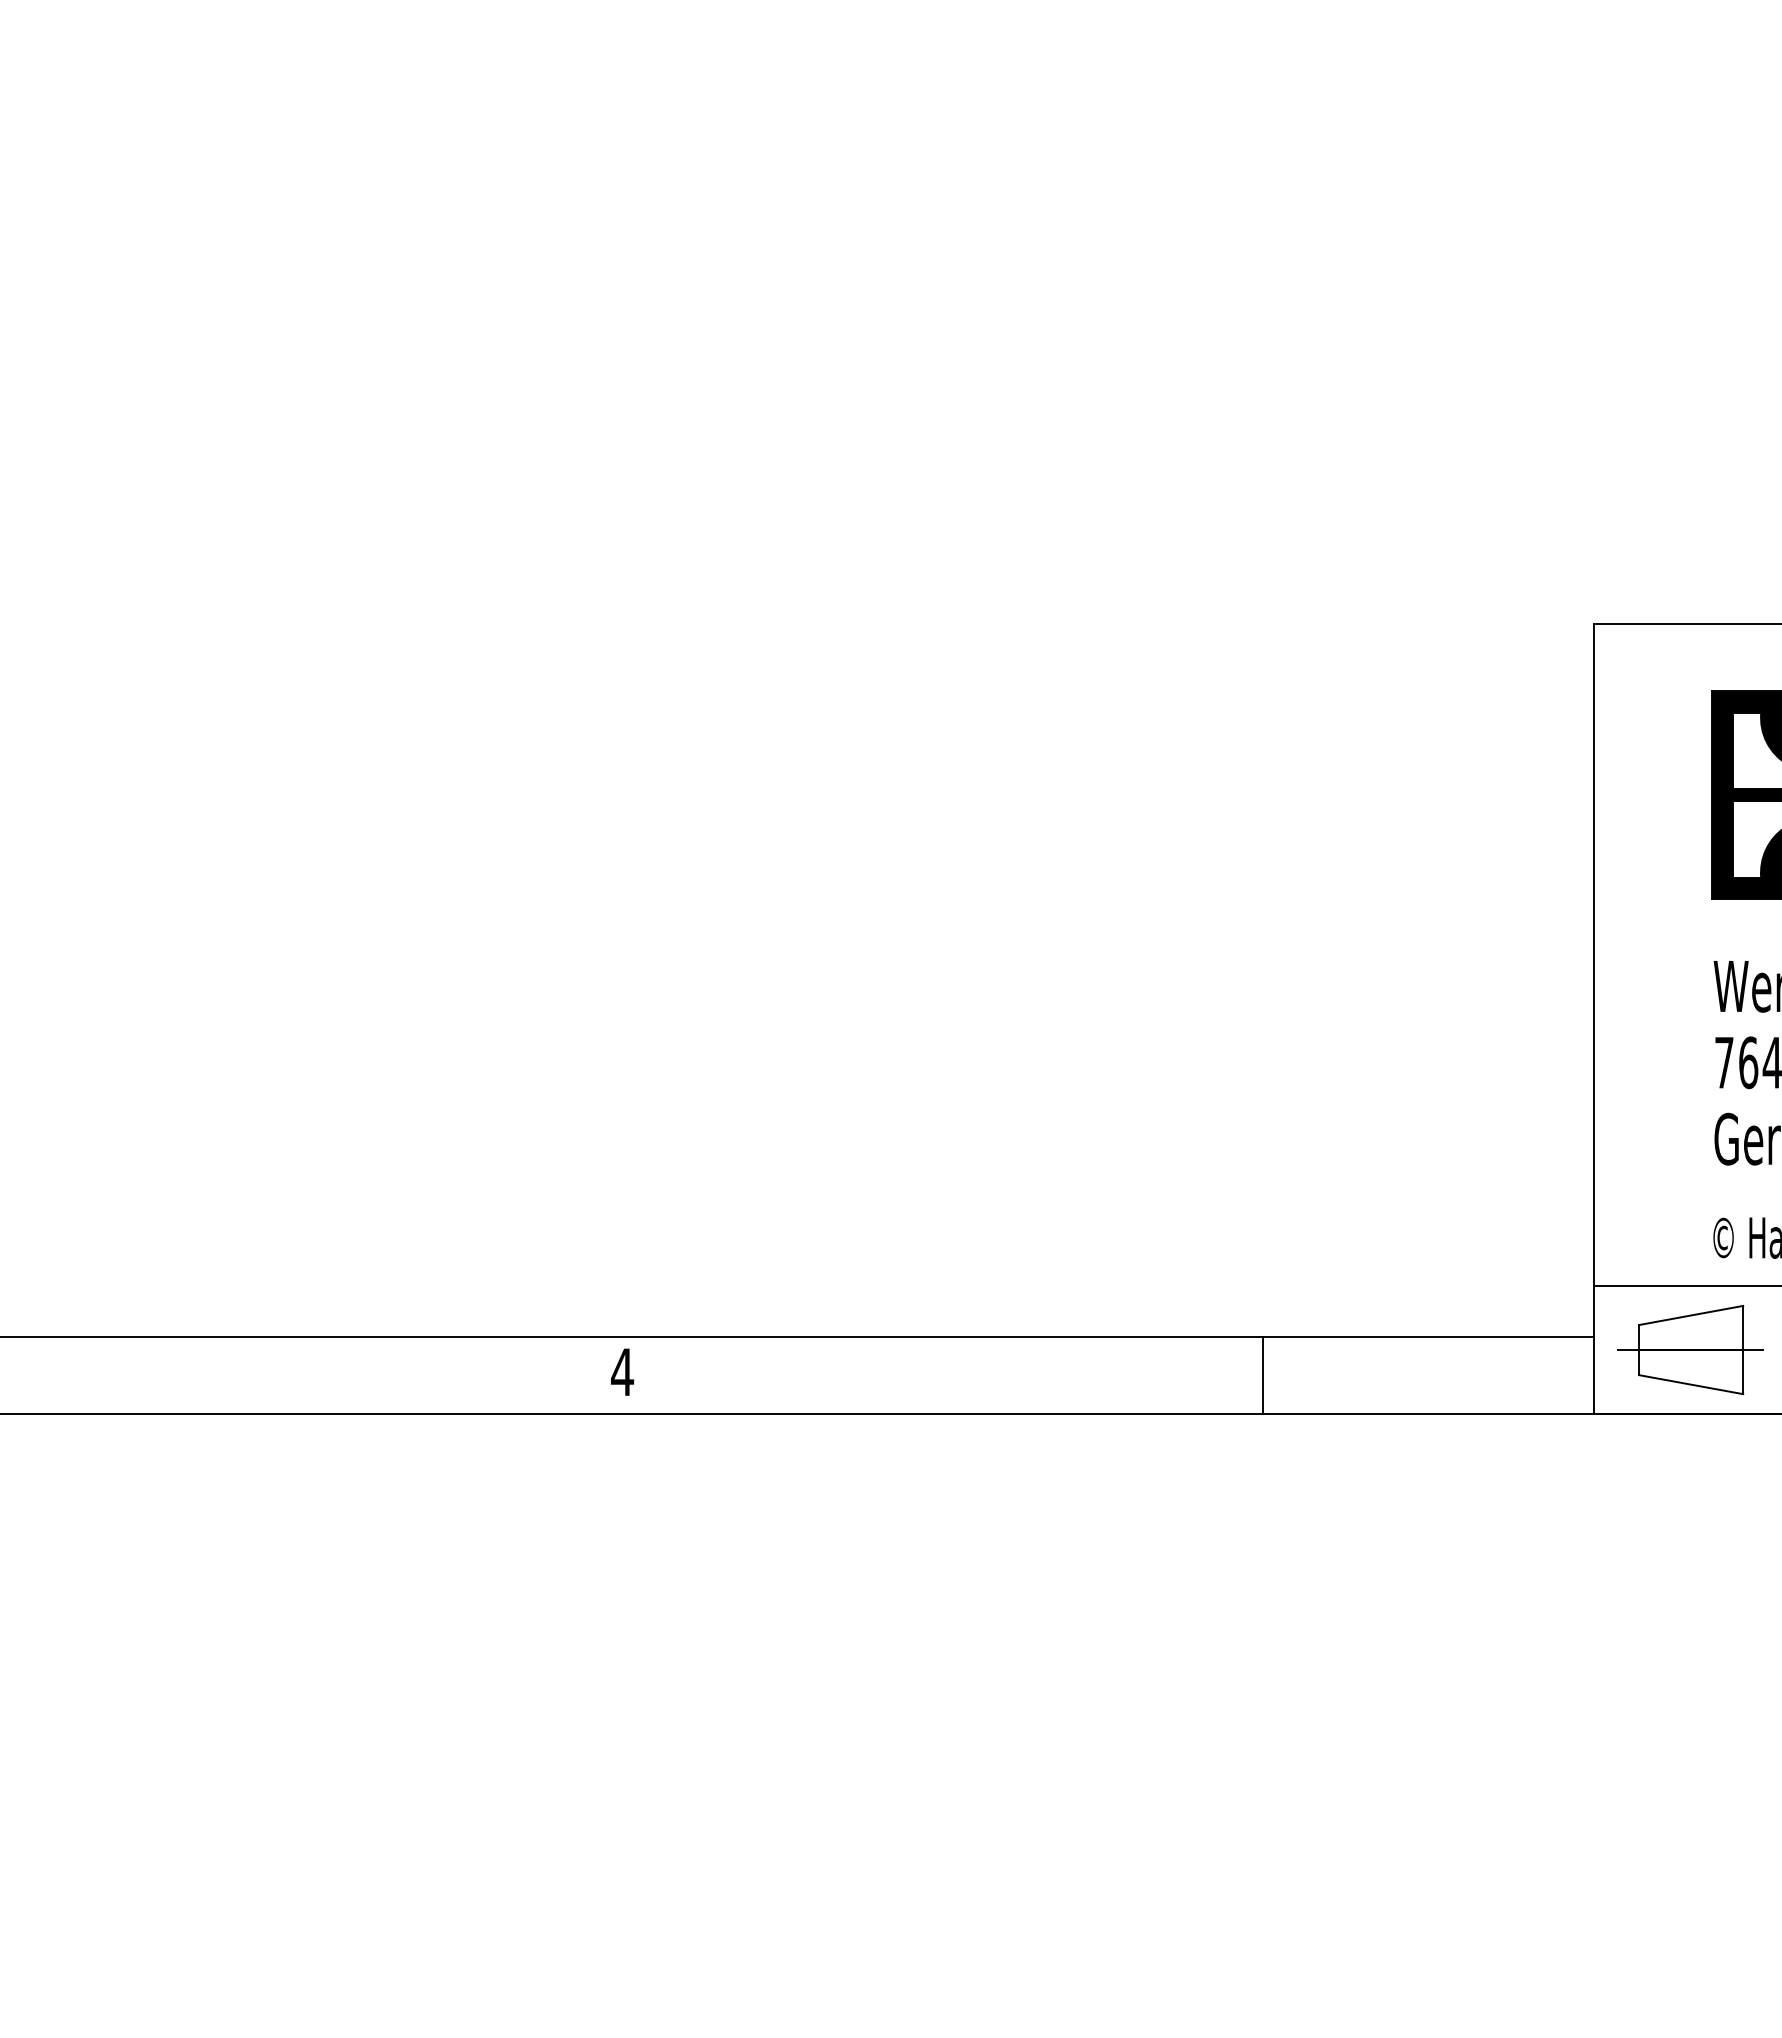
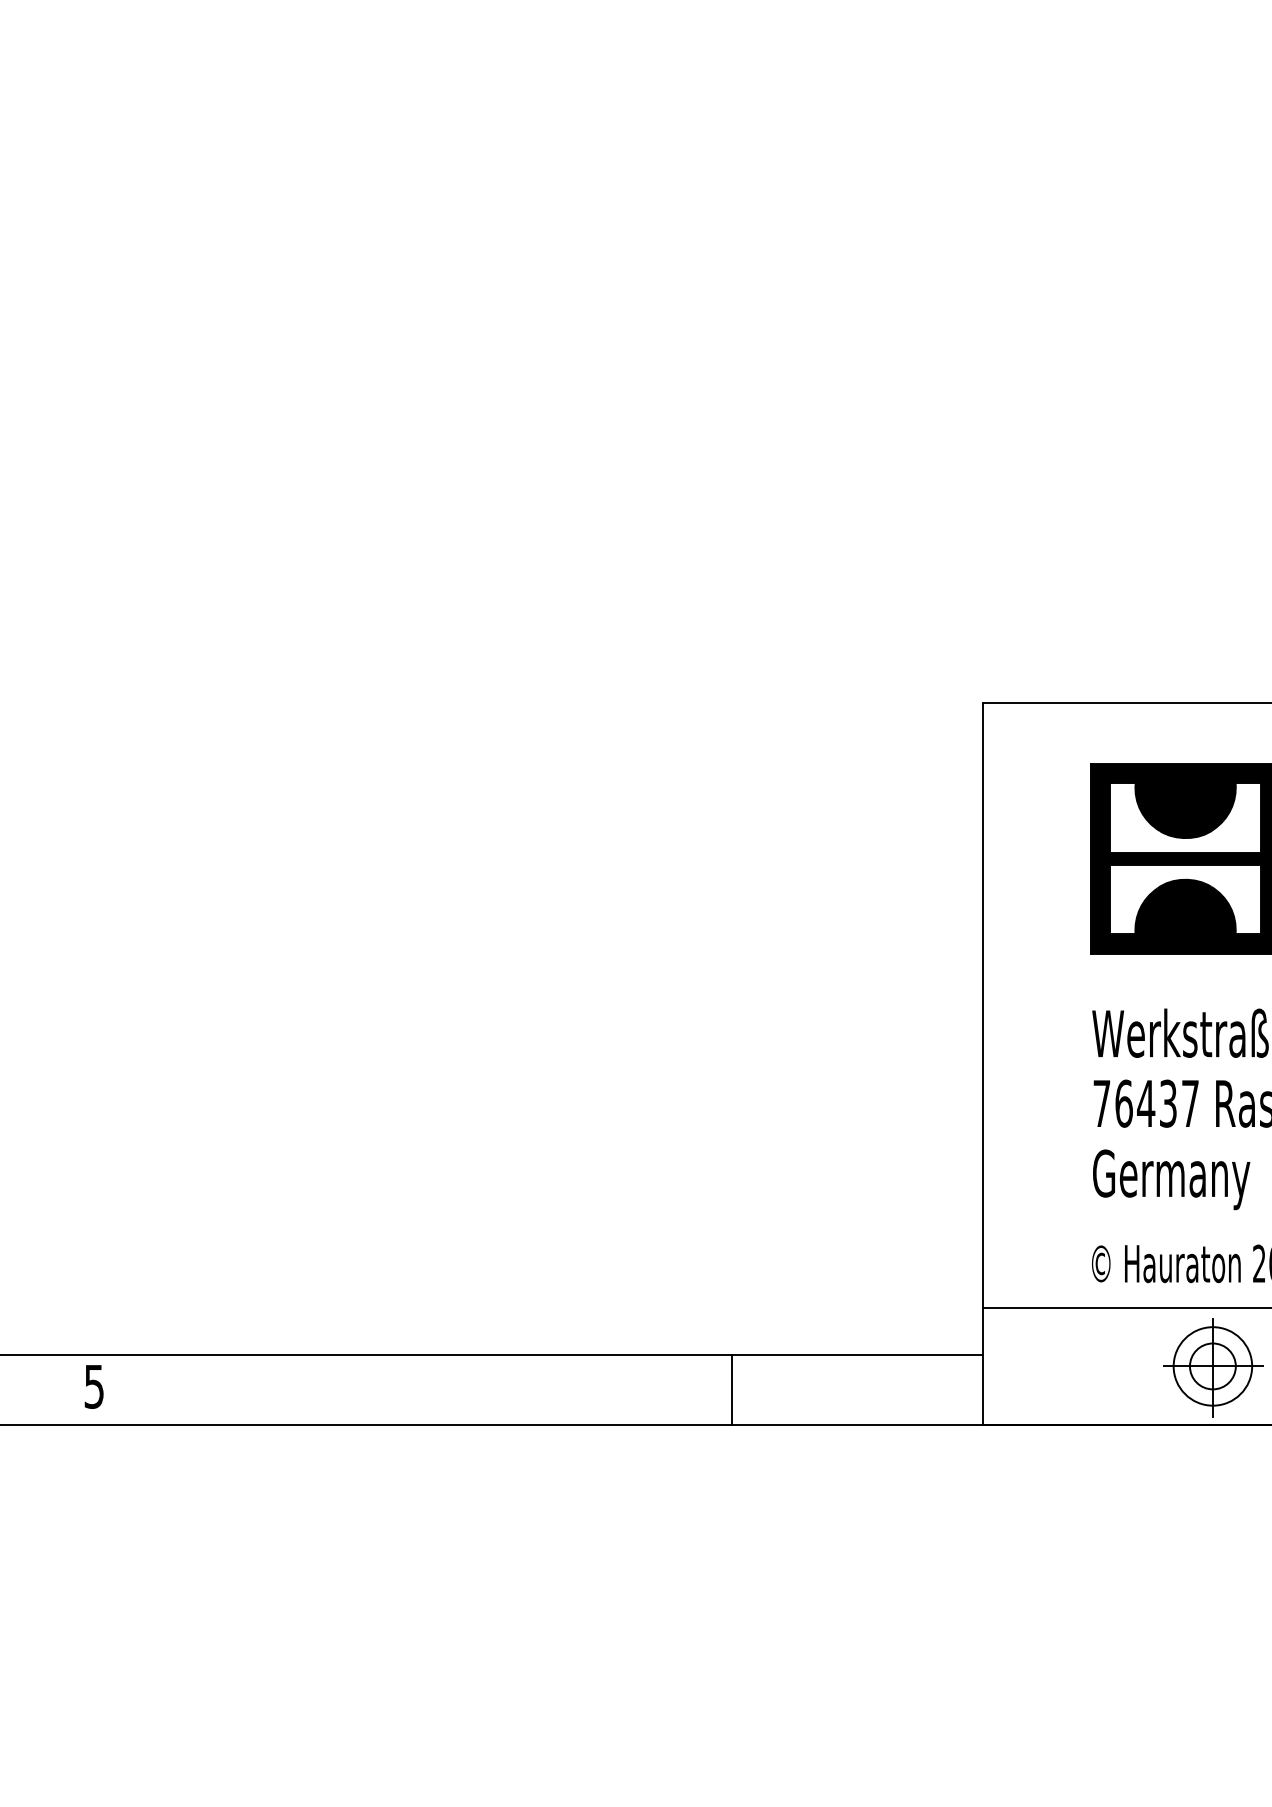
part: (1690, 1349) -> (1070, 1365), removed
text: (622, 1372) -> (94, 1386), 4 -> 5
line: (1263, 1375) -> (732, 1389), moved

